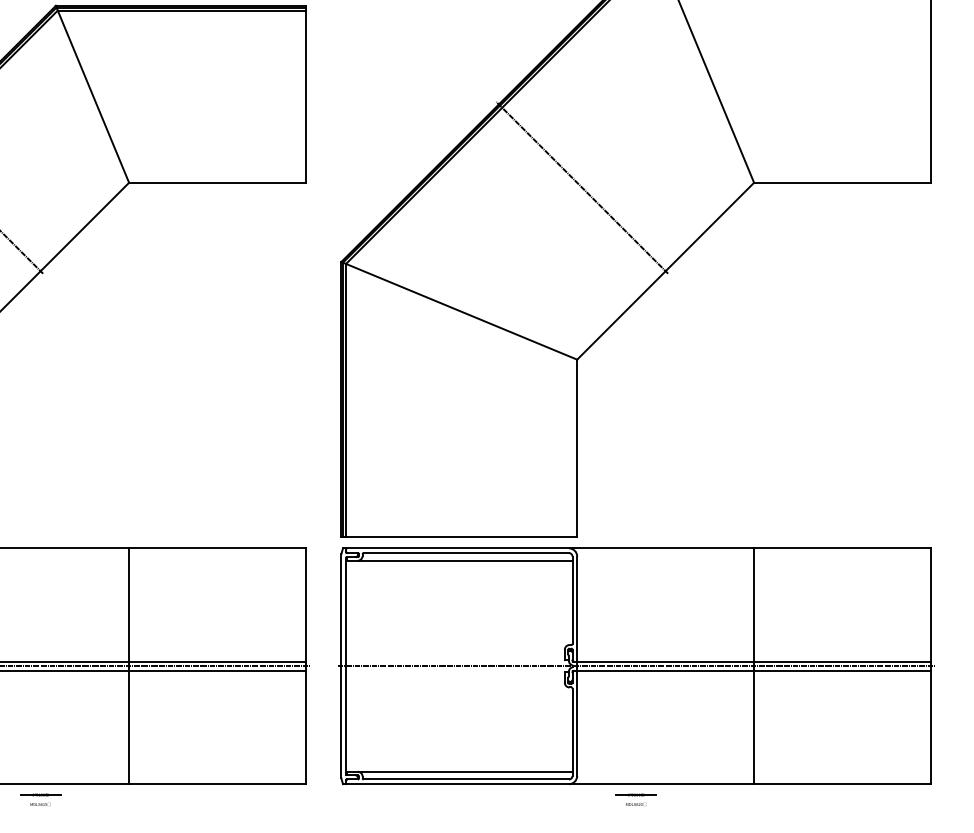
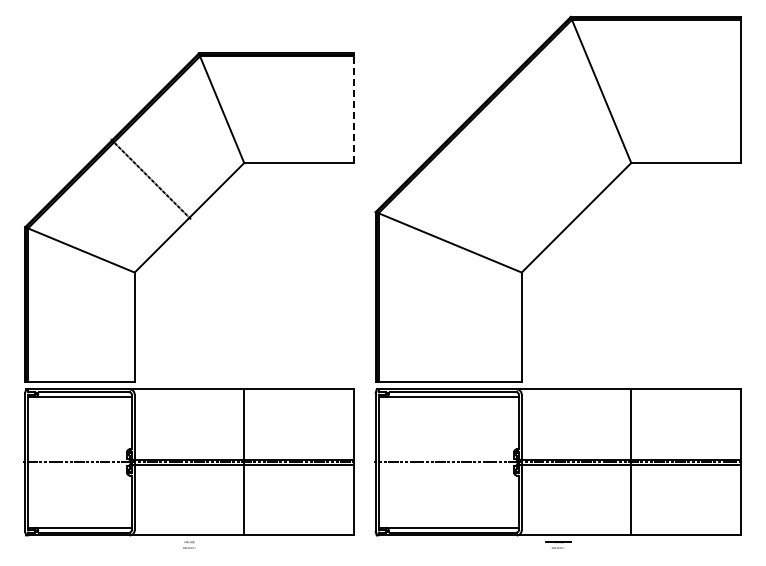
line: (305, 94) -> (353, 108), solid -> dashed
line: (581, 186) -> (524, 165), removed
line: (40, 793) -> (189, 541), removed

